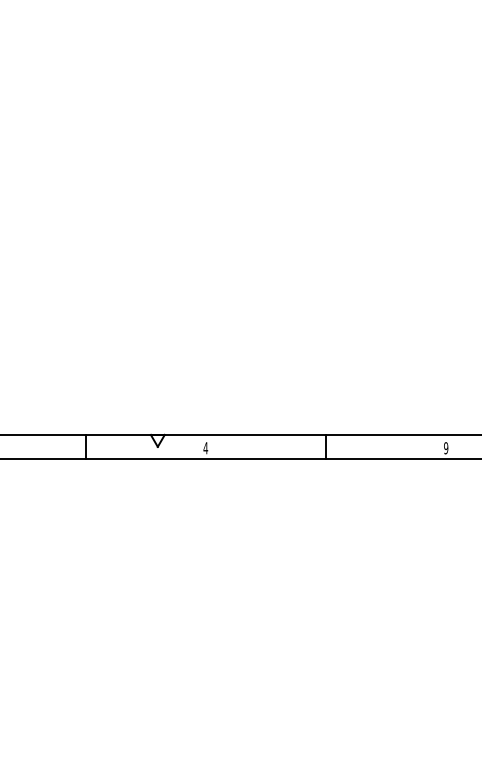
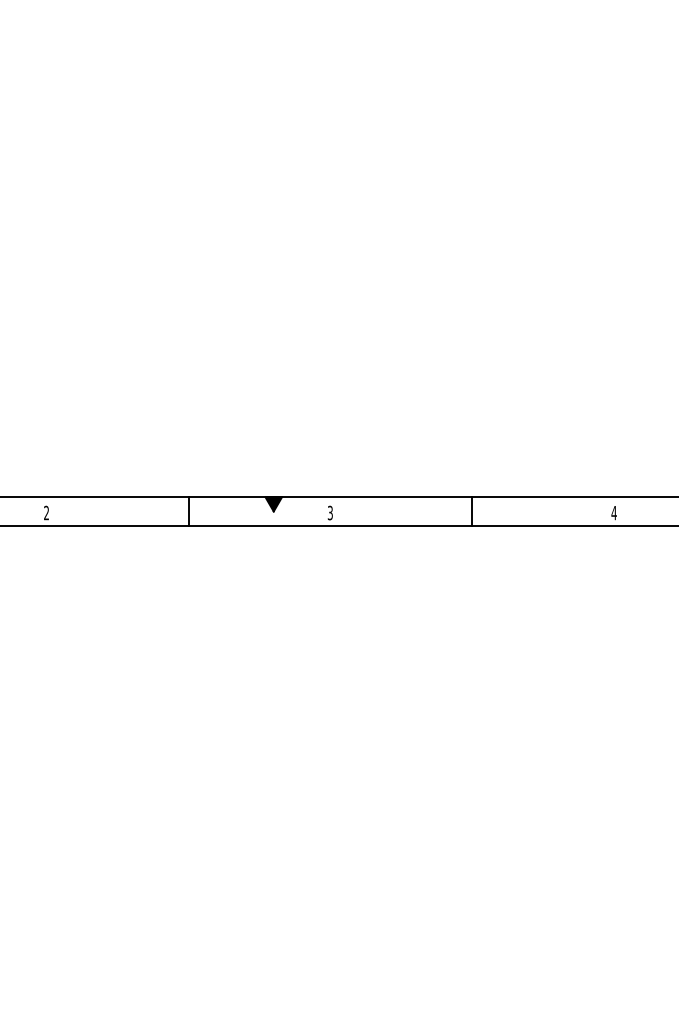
fill: (157, 440) -> (273, 504), added
text: (205, 447) -> (330, 512), 4 -> 3
text: (445, 447) -> (613, 512), 9 -> 4

